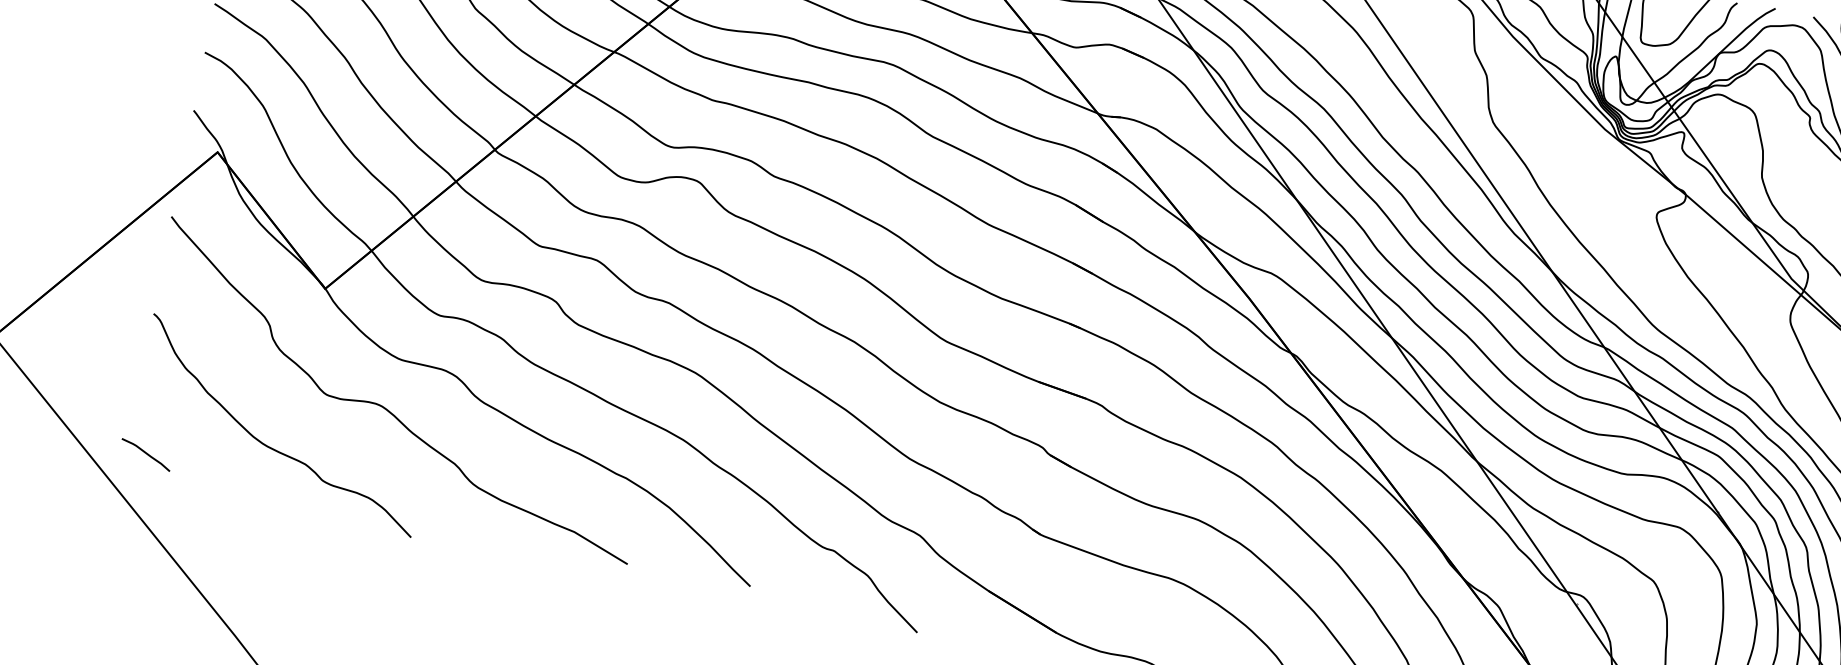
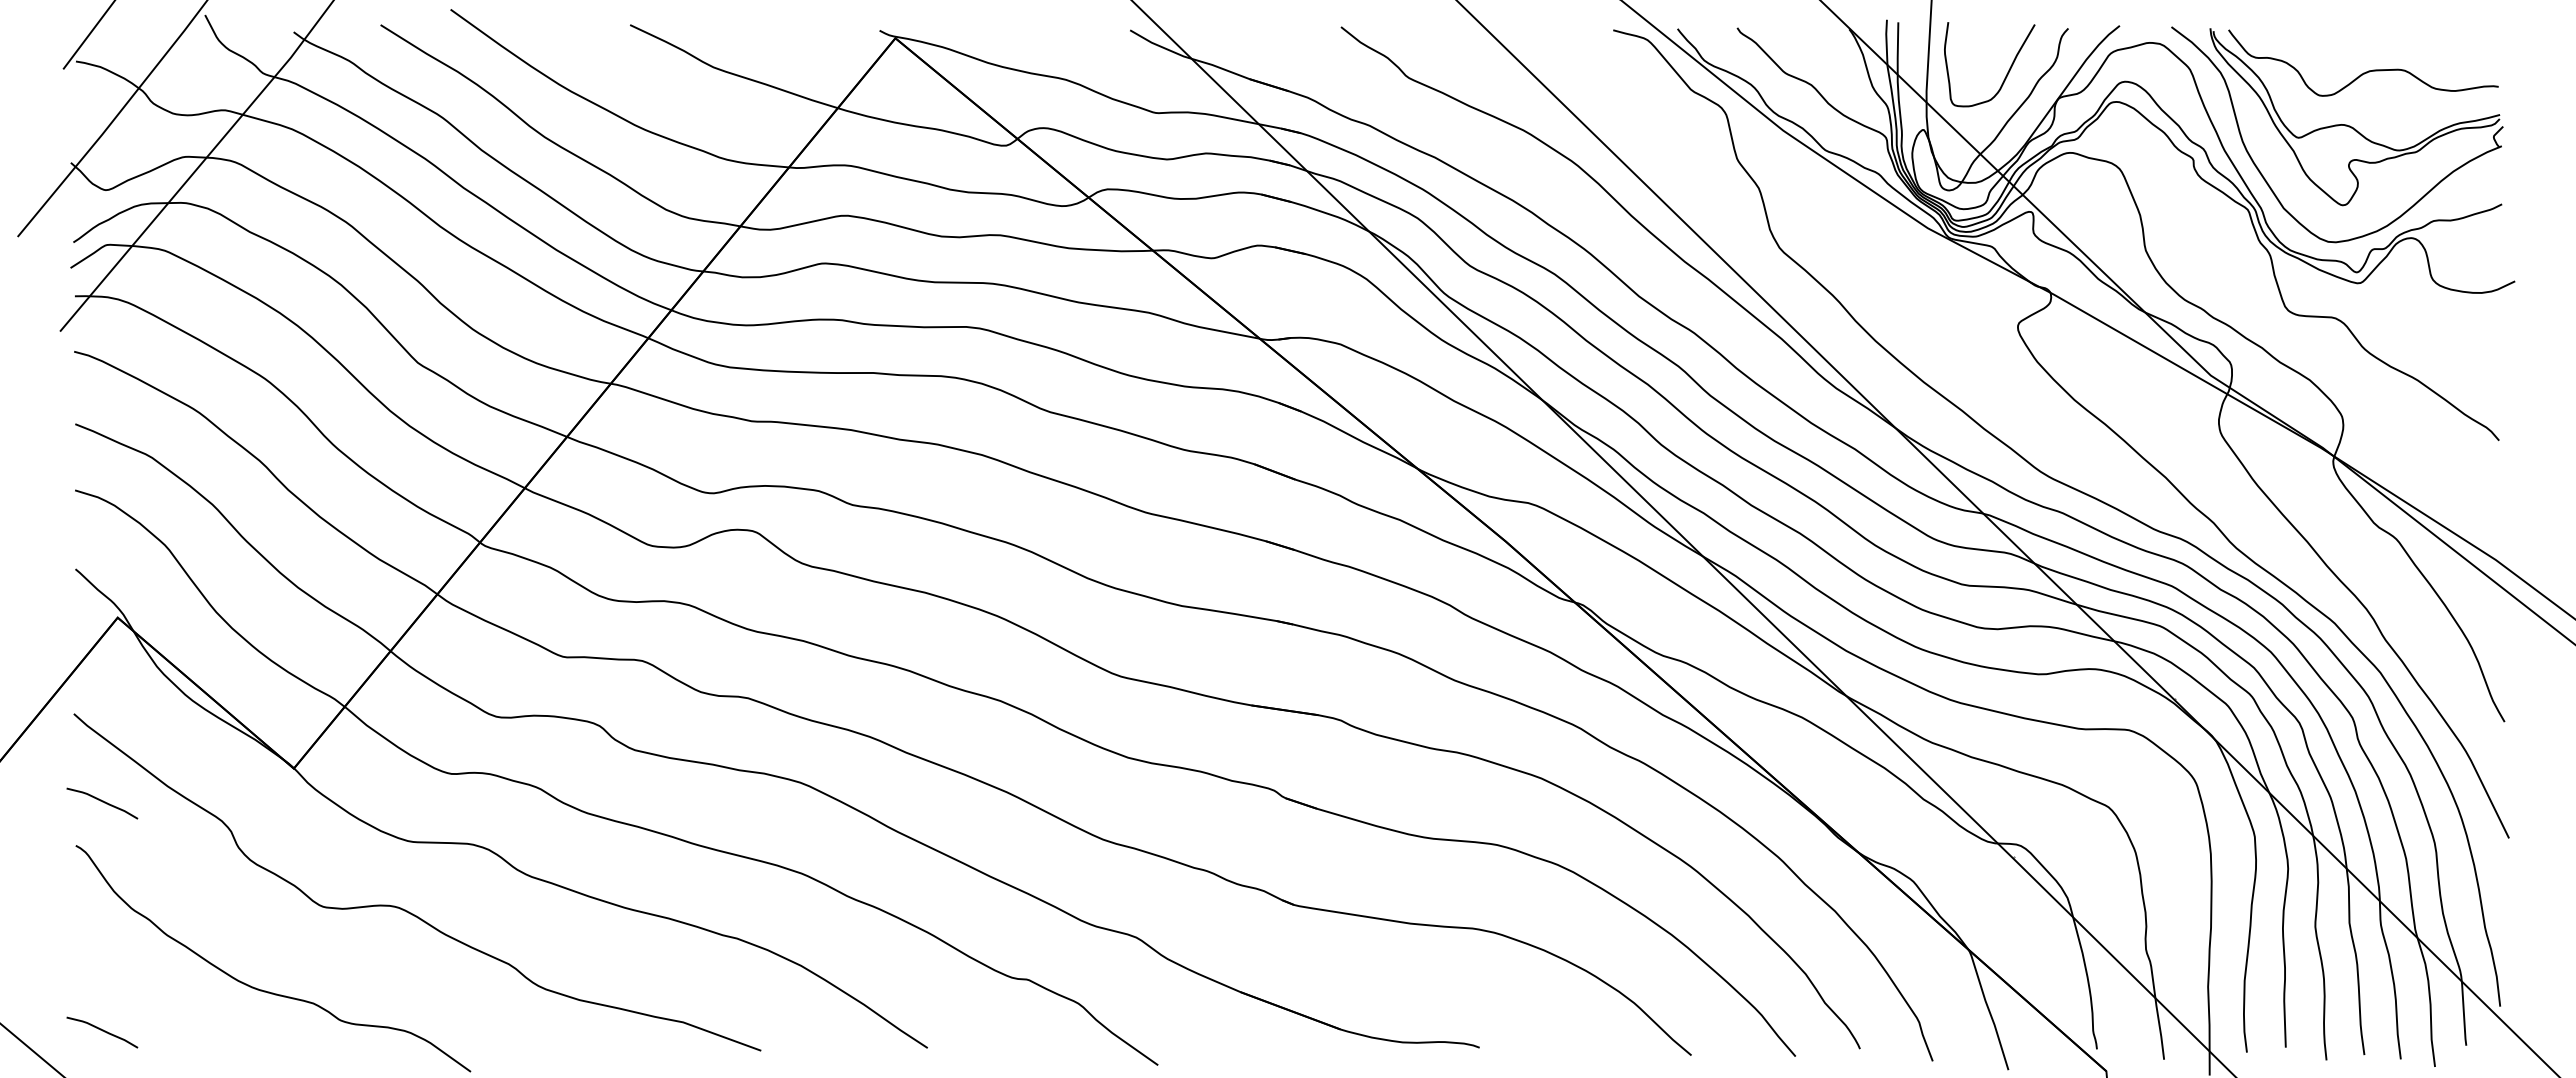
curve: (179, 285) -> (102, 802), added

